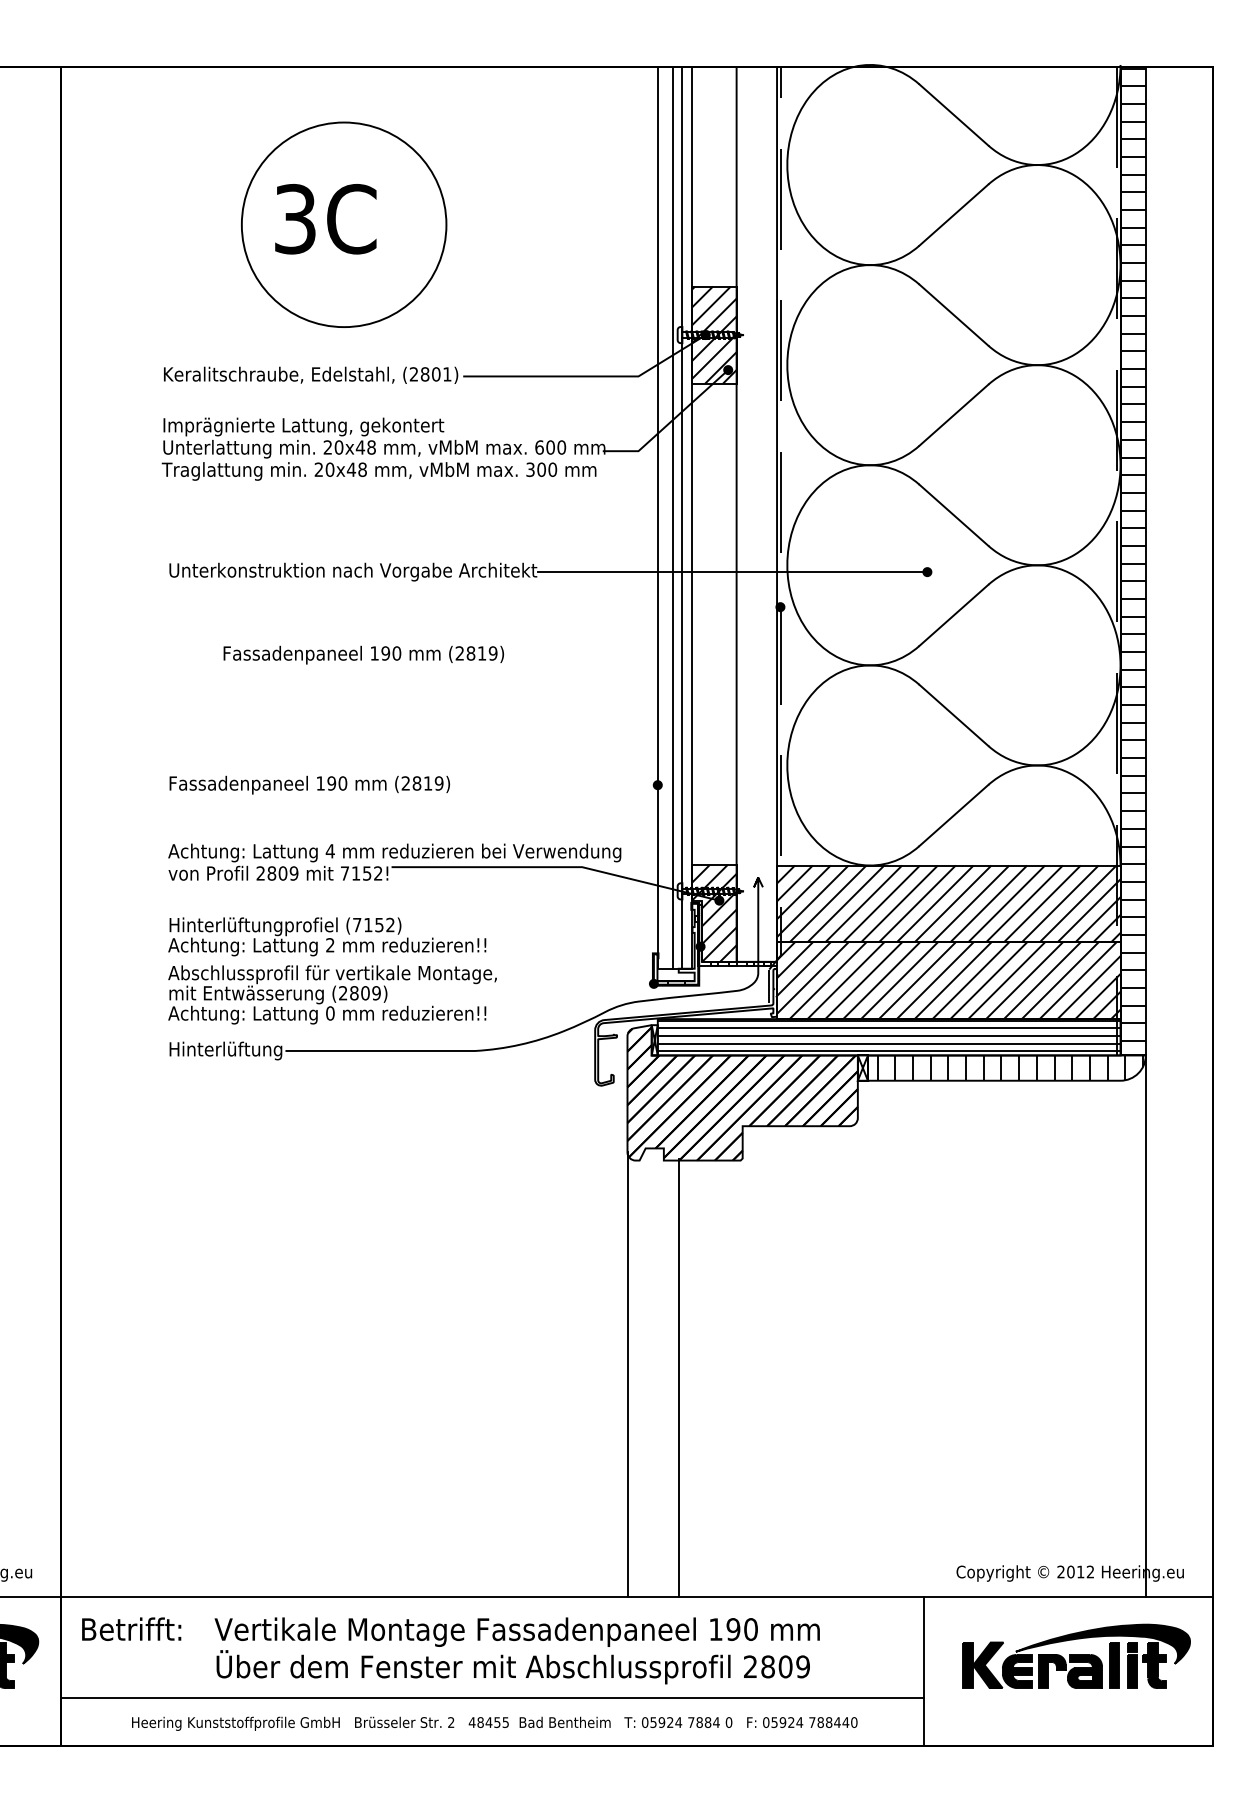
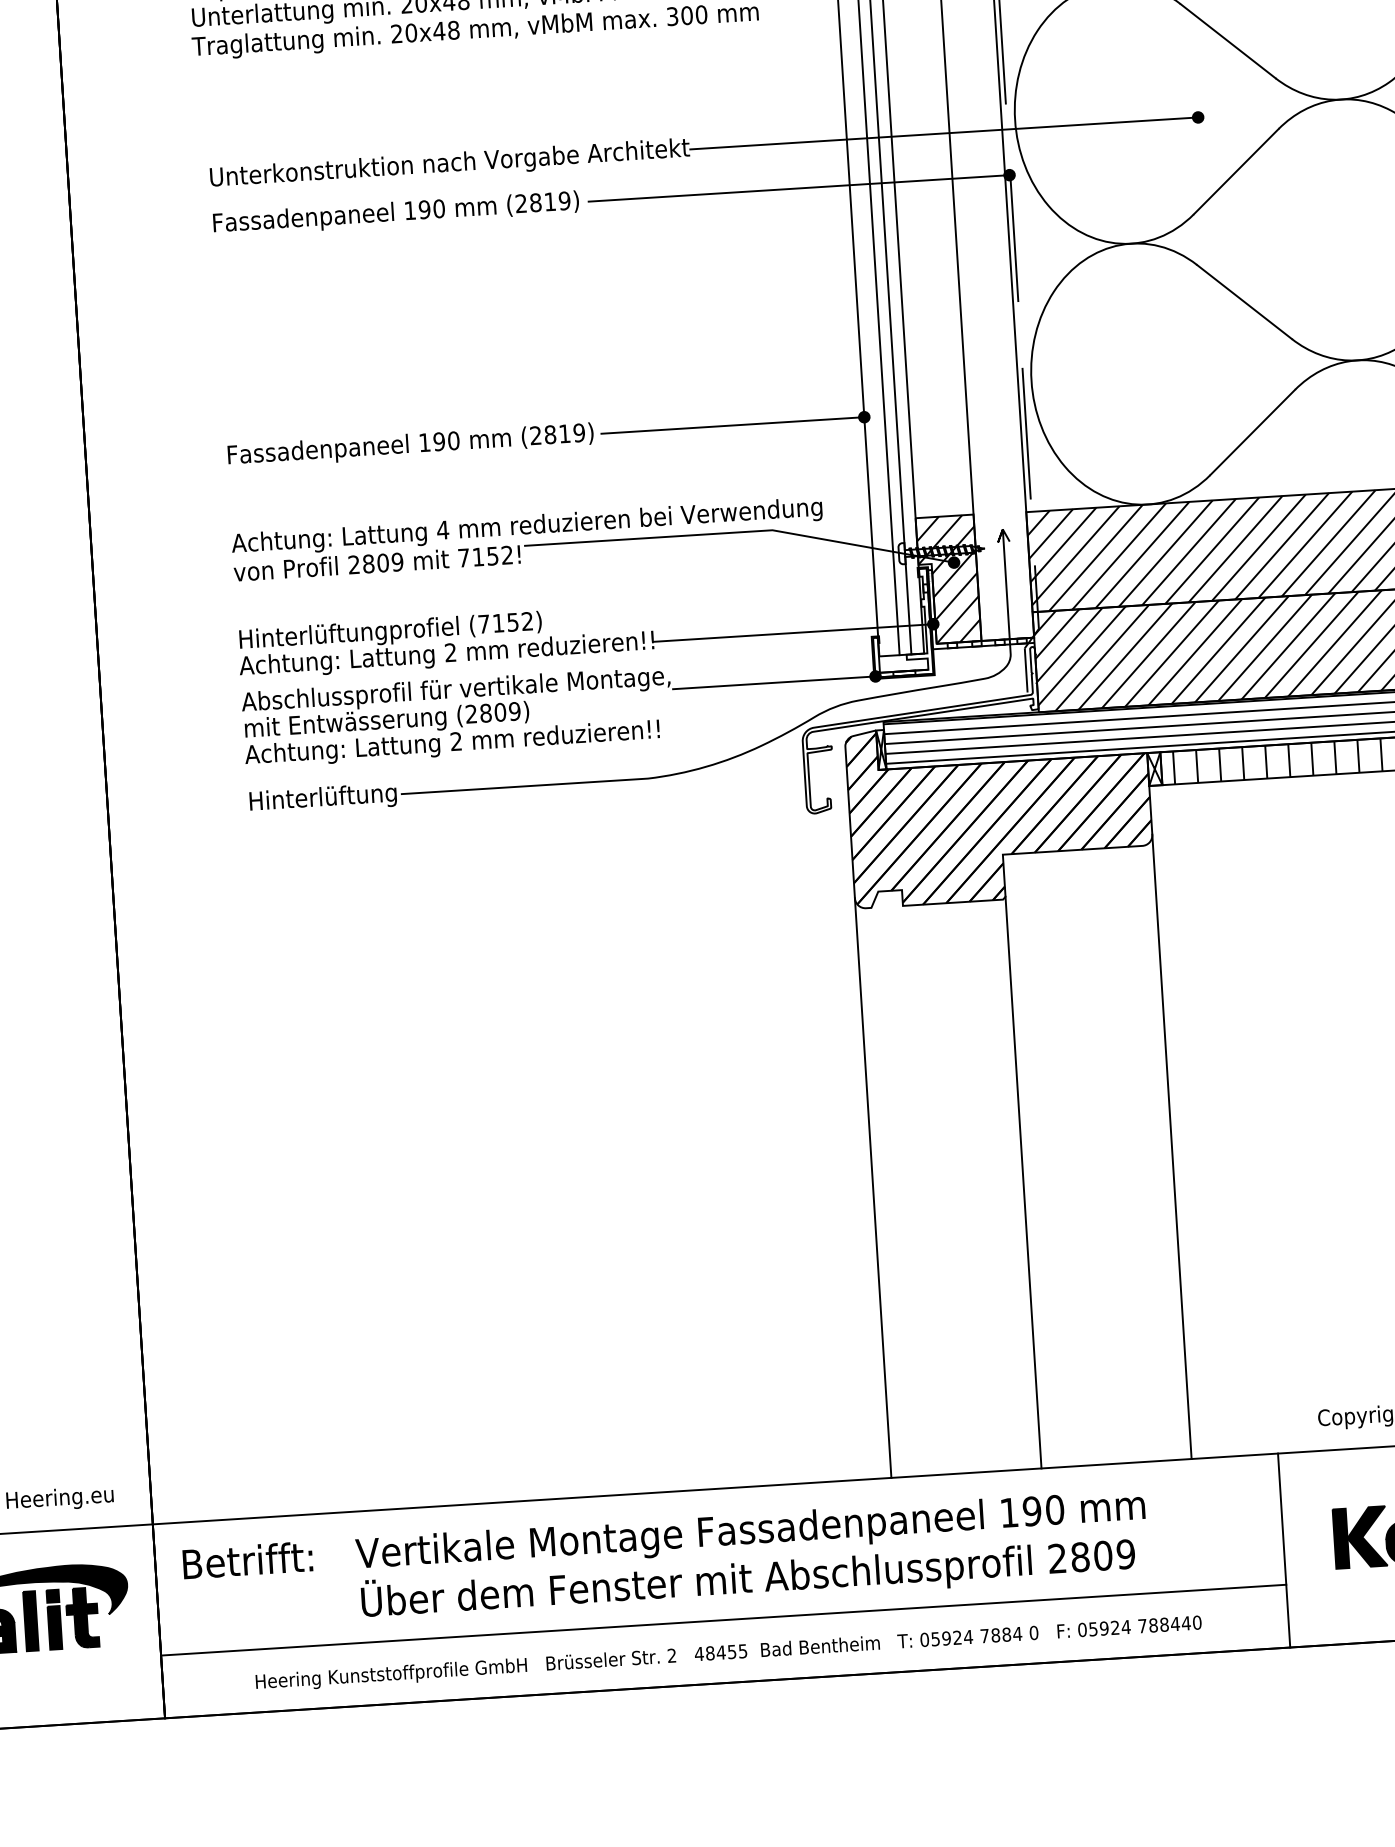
line: (618, 607) -> (798, 188), added
text: (363, 654) -> (395, 212), moved
line: (556, 785) -> (732, 425), added
line: (593, 946) -> (793, 632), added
line: (575, 983) -> (773, 682), added
text: (330, 1013) -> (456, 741), 0 -> 2
line: (857, 1357) -> (1171, 1146), added
line: (678, 1377) -> (1023, 1182), moved

